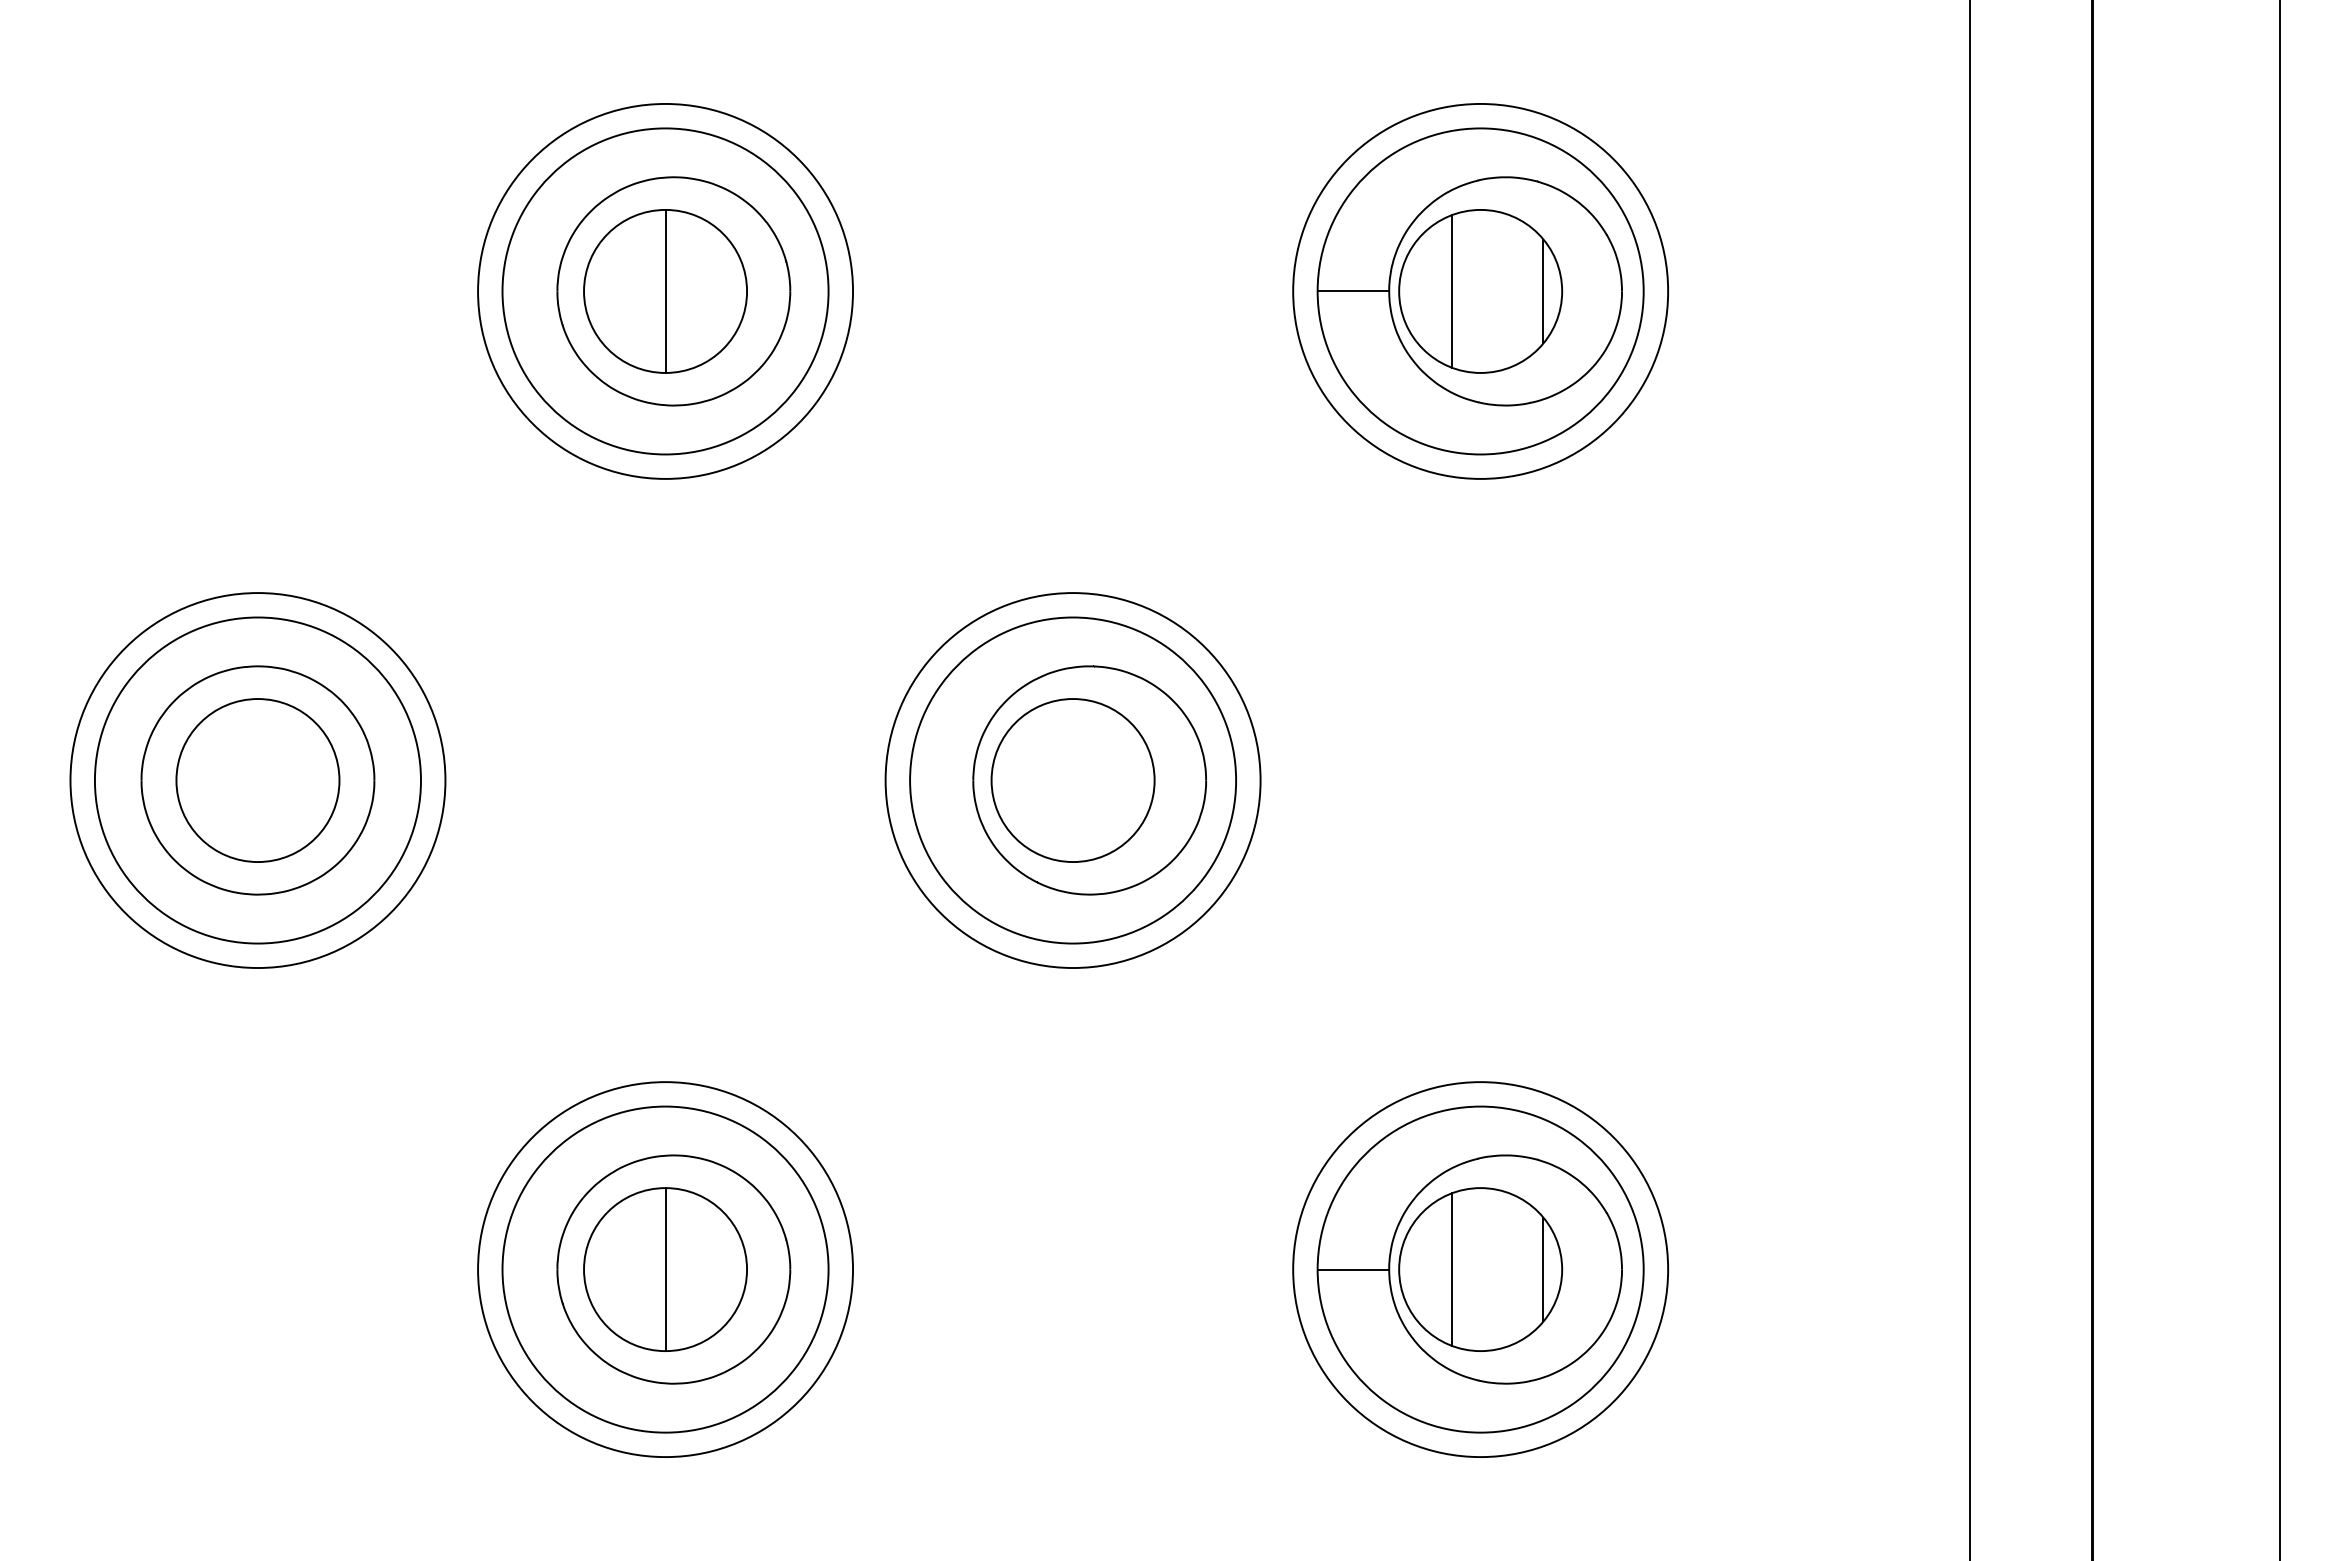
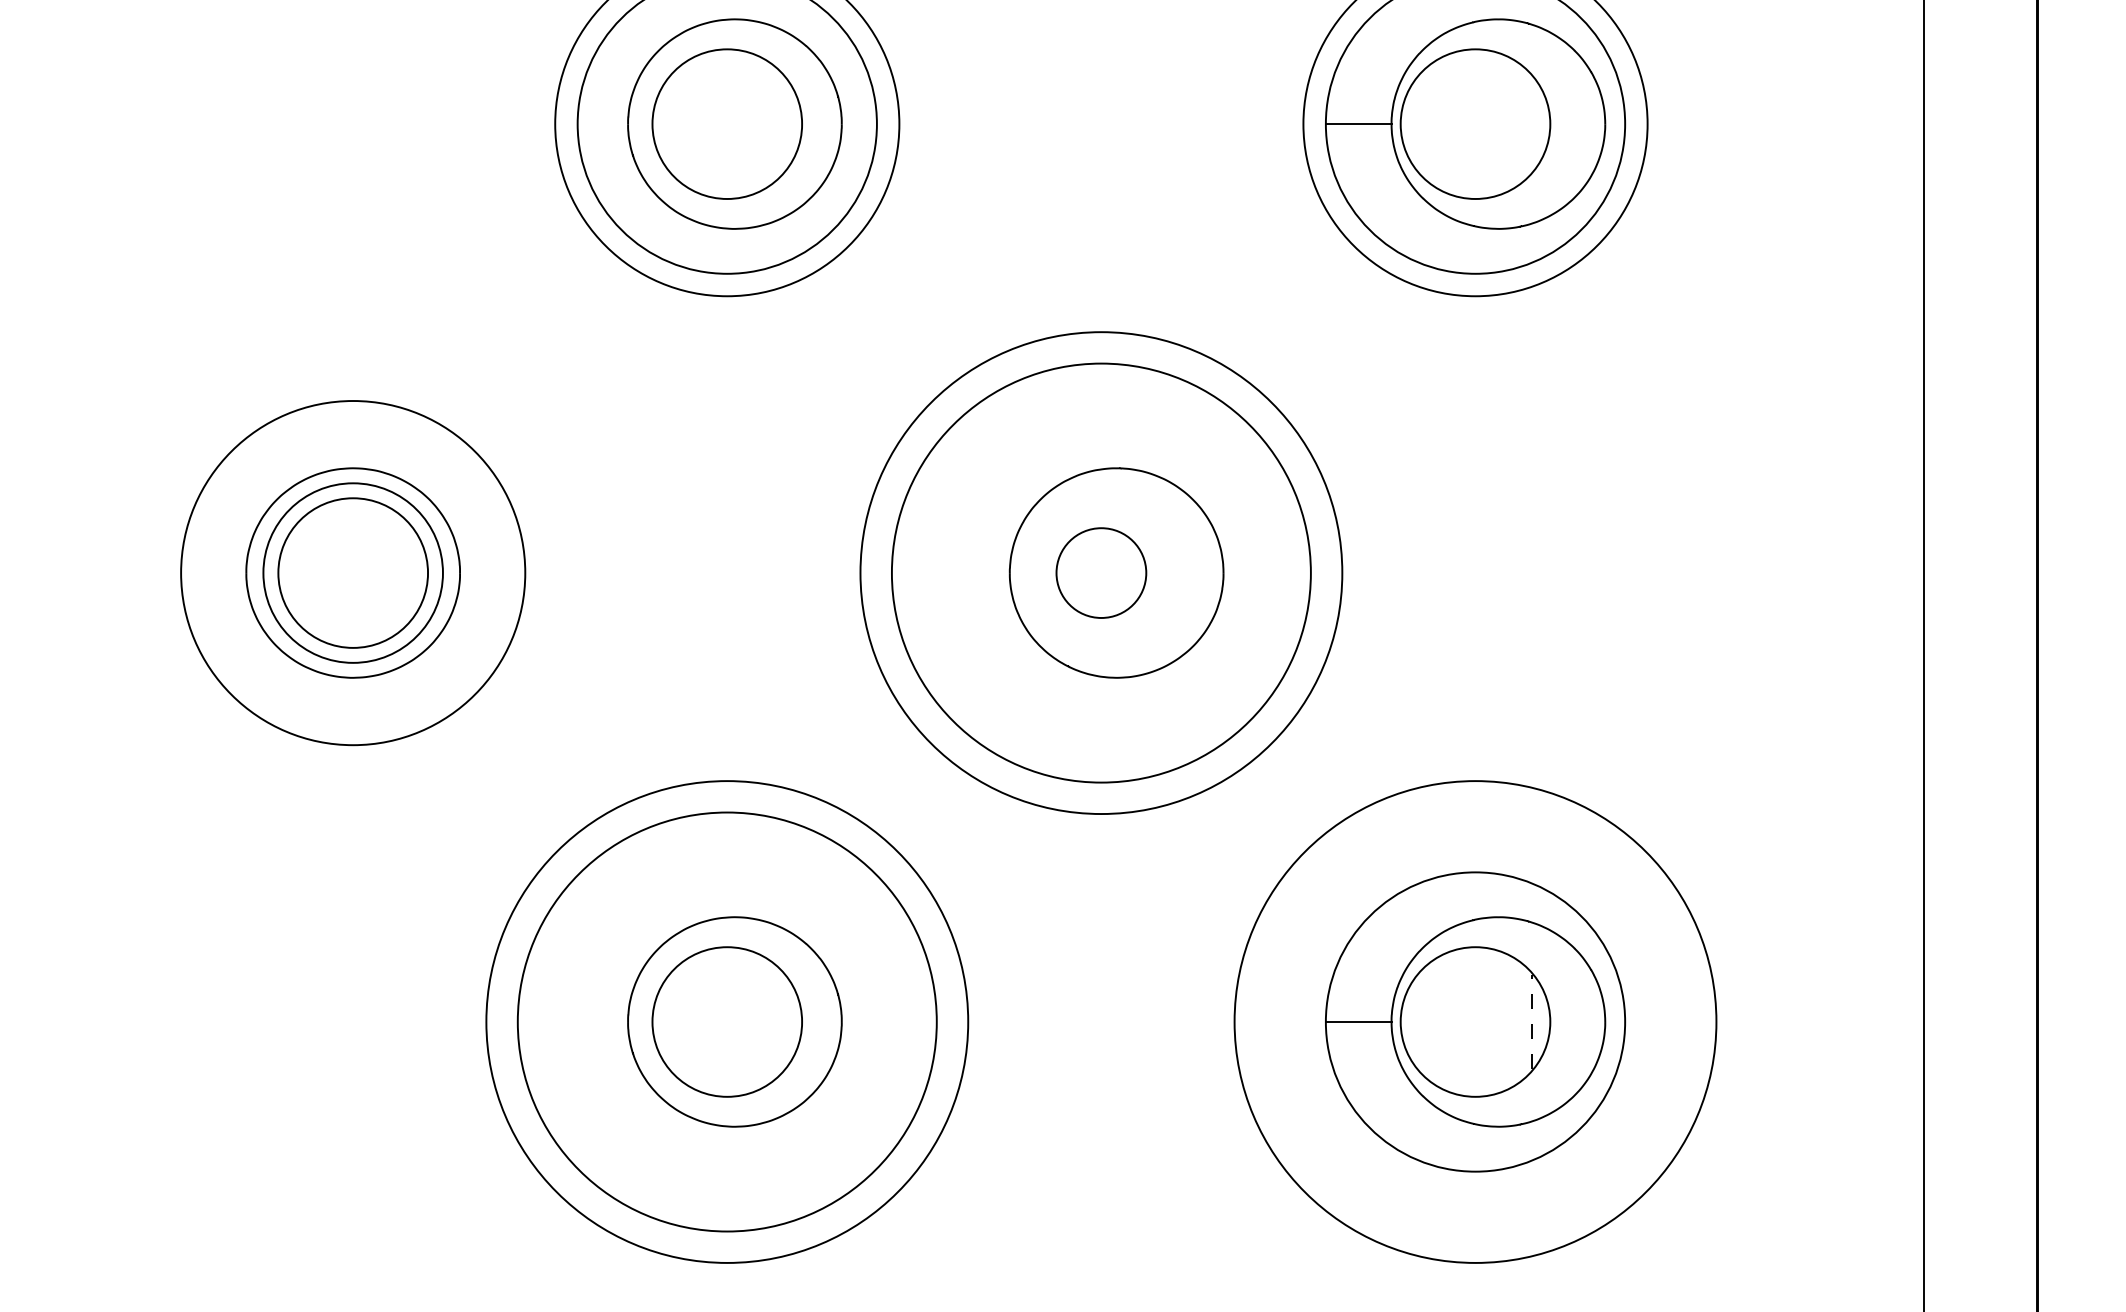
line: (665, 290) -> (727, 123), removed
line: (1452, 291) -> (1449, 124), removed
line: (1542, 291) -> (1532, 124), removed
circle: (257, 780) -> (352, 573), size x0.6
circle: (1072, 780) -> (1100, 573), size x0.6
circle: (1072, 780) -> (1100, 573), size x1.4
circle: (1073, 780) -> (1101, 573), size x1.4
circle: (665, 1269) -> (727, 1021), size x1.4
circle: (665, 1269) -> (727, 1021), size x1.4
line: (665, 1269) -> (727, 1021), removed
line: (1452, 1269) -> (1449, 1021), removed
circle: (1480, 1269) -> (1475, 1021), size x1.4
line: (1542, 1269) -> (1532, 1021), solid -> dashed

